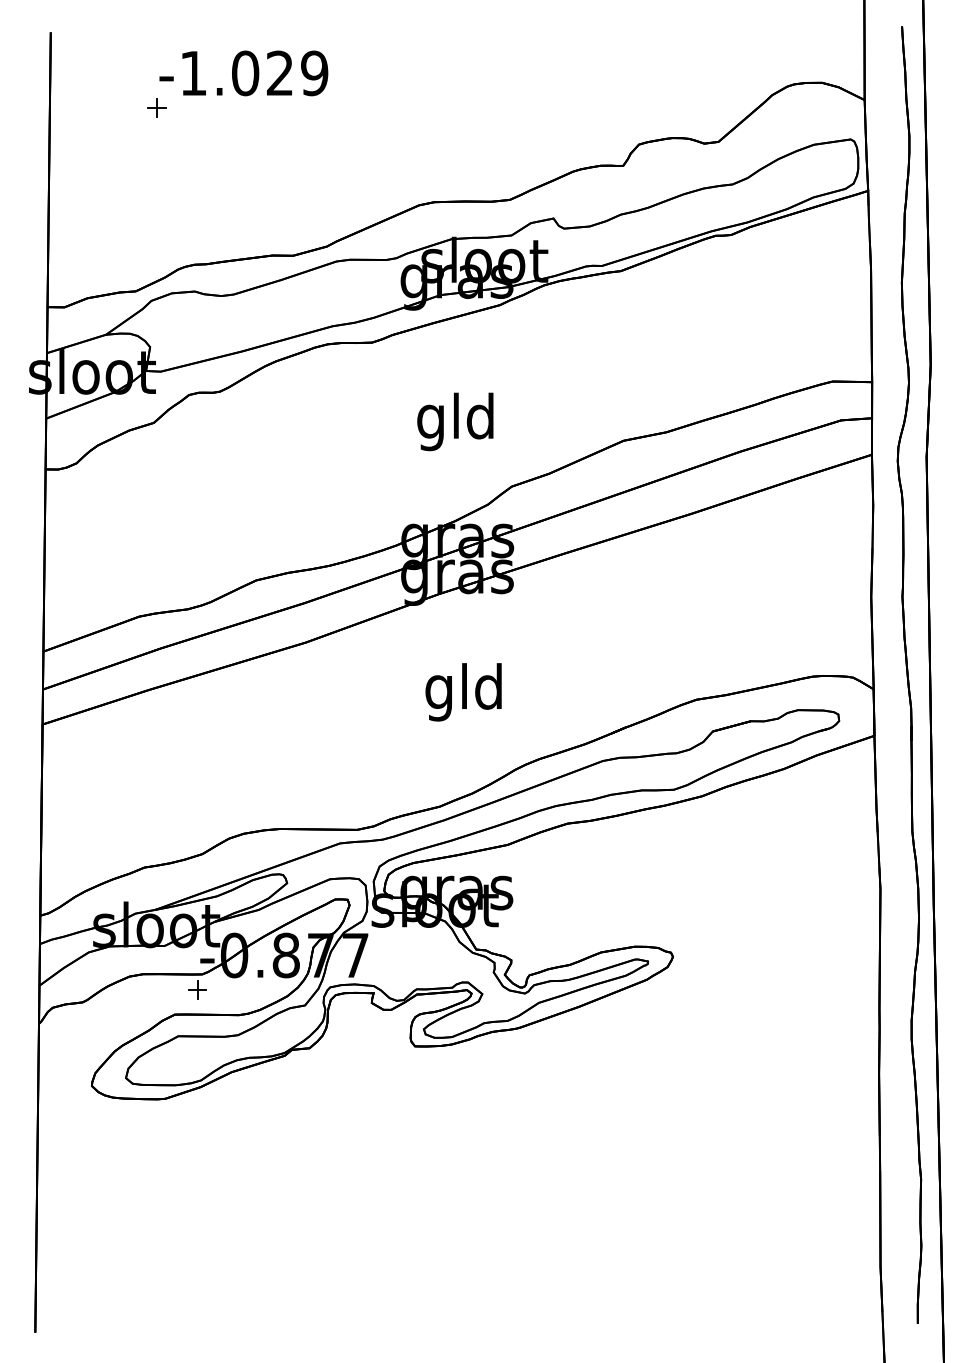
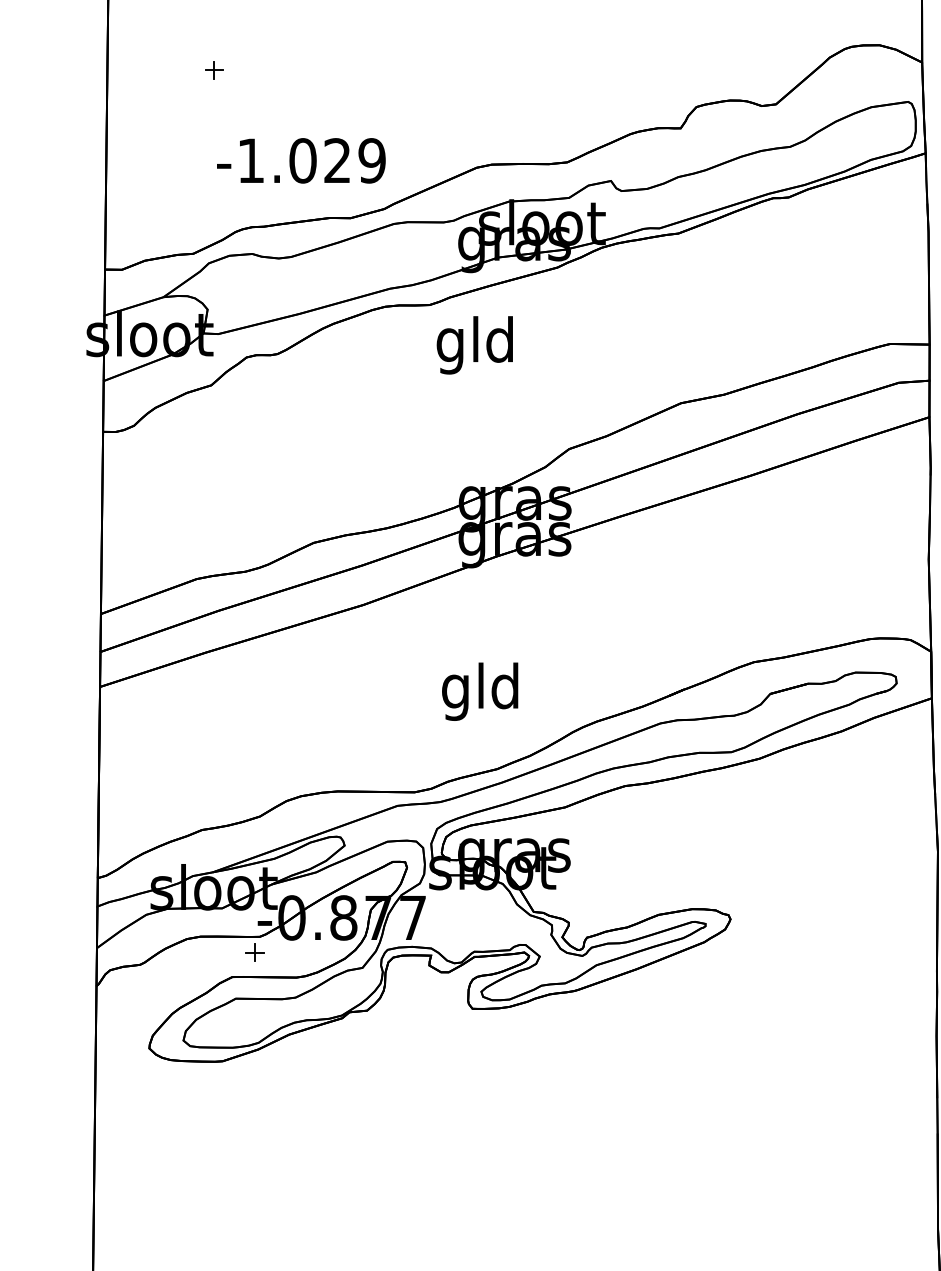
text: (243, 73) -> (301, 160), moved
text: (455, 421) -> (475, 344), moved
text: (463, 692) -> (480, 691), moved

